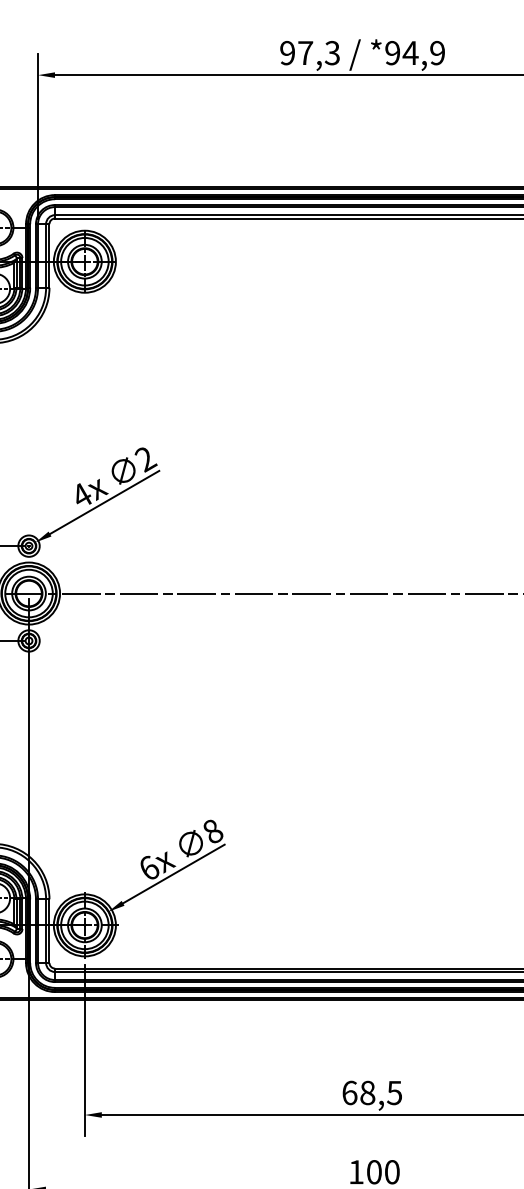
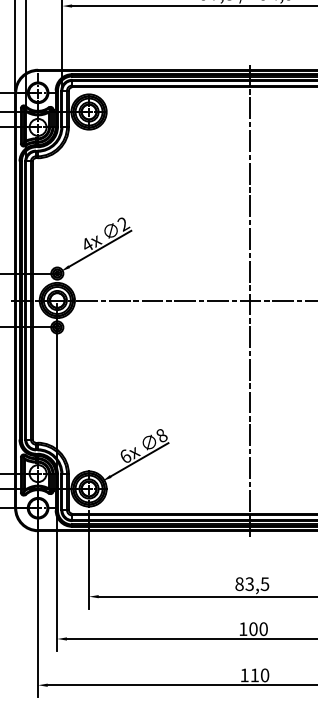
line: (367, 593) -> (249, 300), added
text: (358, 1091) -> (244, 583), 68,5 -> 83,5

